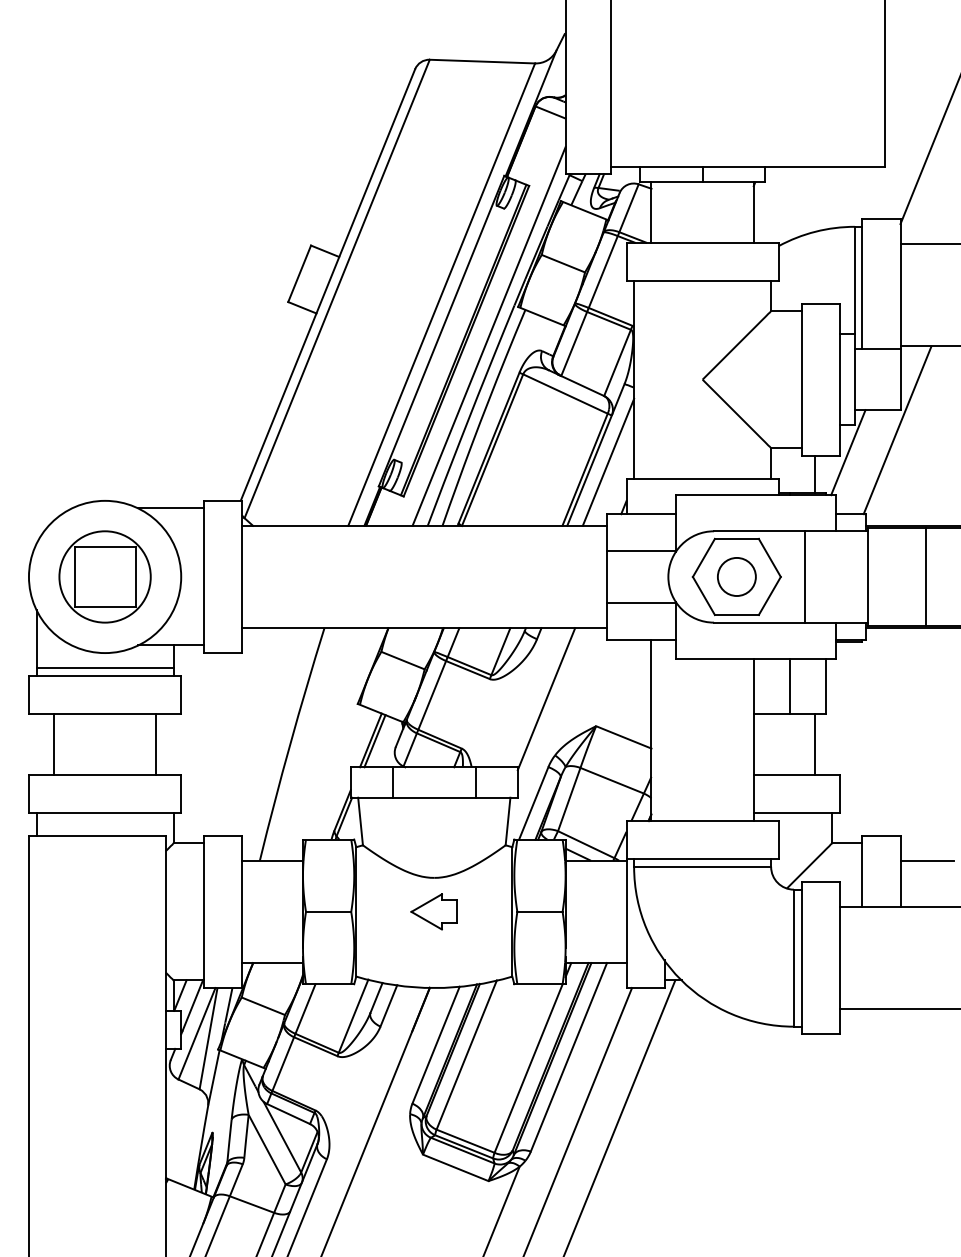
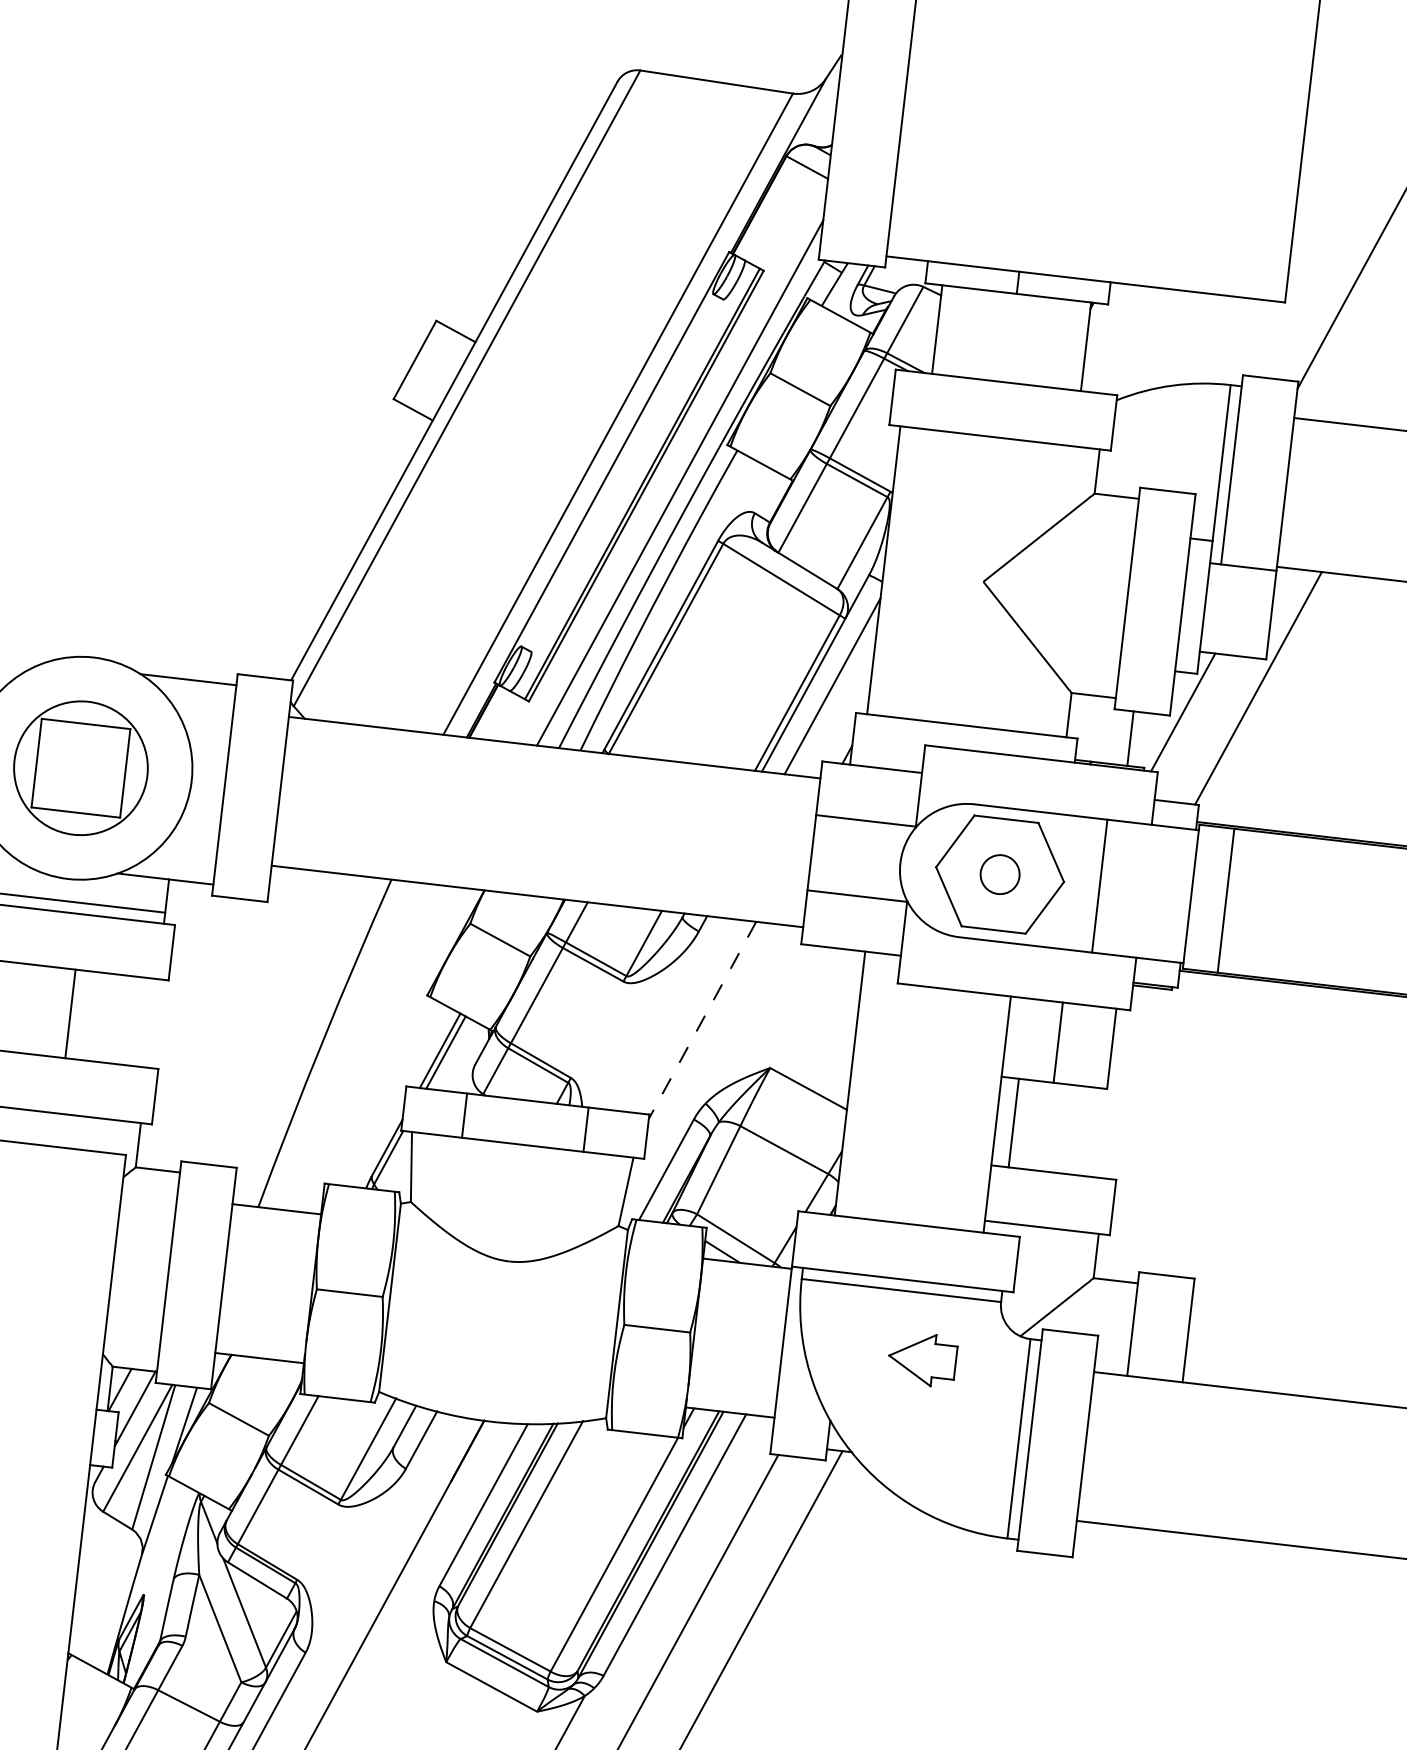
circle: (736, 576) -> (999, 873), size x0.7
line: (926, 576) -> (1226, 900), moved
line: (546, 699) -> (702, 1020), solid -> dashed
line: (156, 743) -> (70, 1012), moved
line: (814, 743) -> (1013, 1121), moved
line: (926, 860) -> (1228, 1319), removed
part: (433, 911) -> (921, 1358), moved

